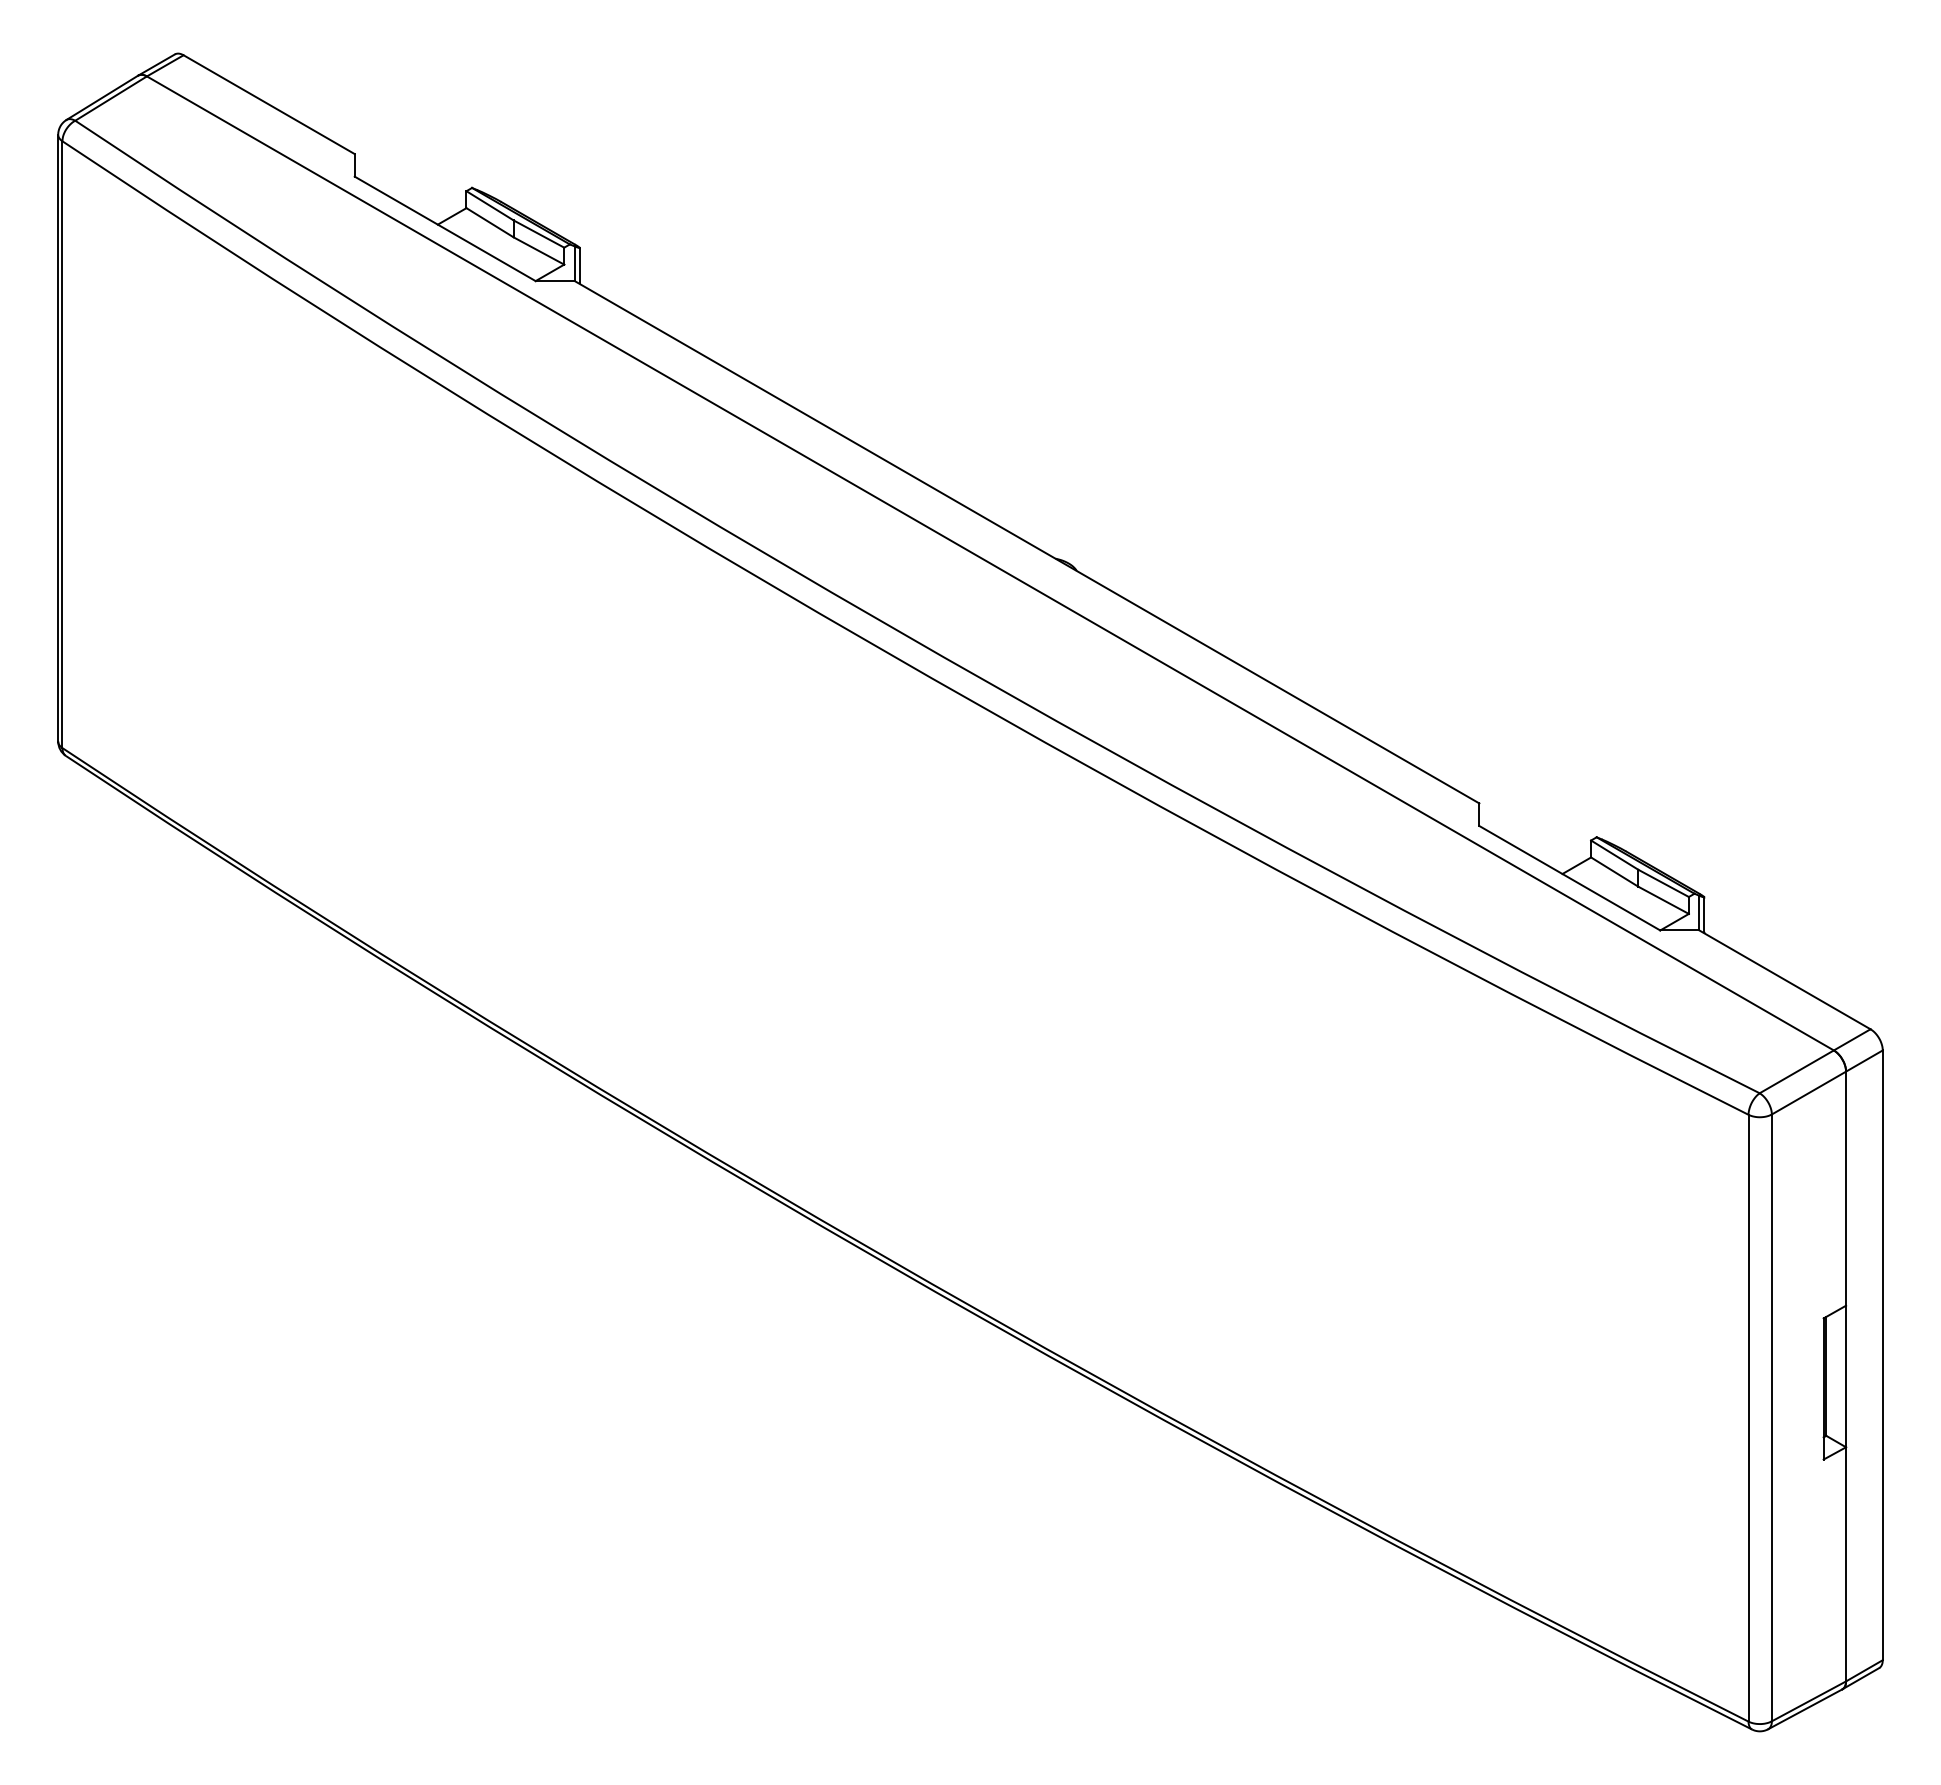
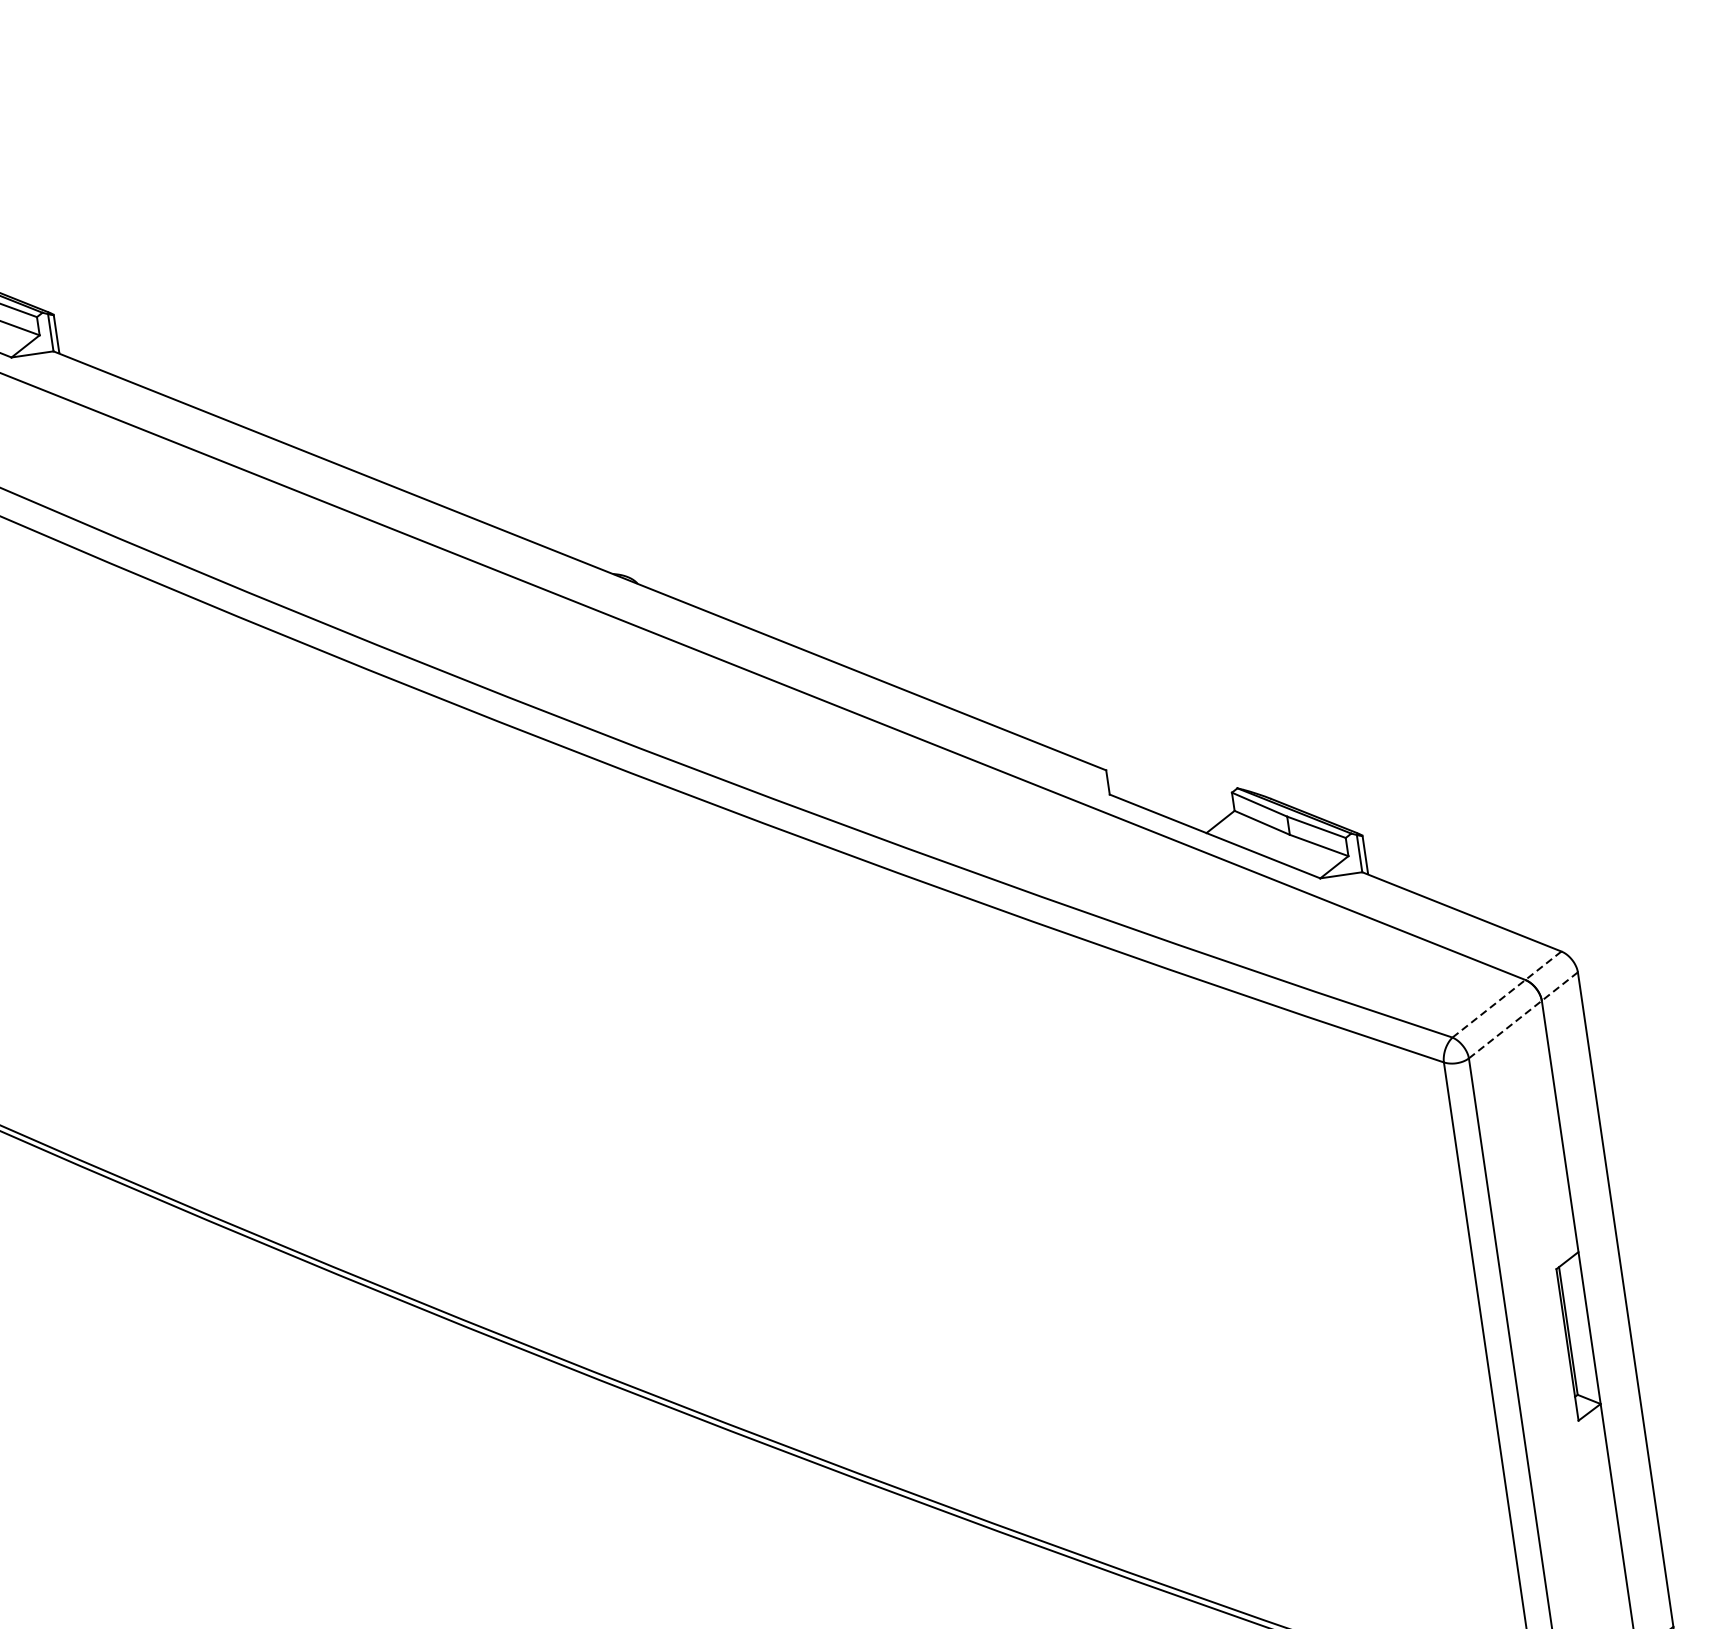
line: (1815, 1061) -> (1507, 994), solid -> dashed
line: (1827, 1082) -> (1523, 1015), solid -> dashed

